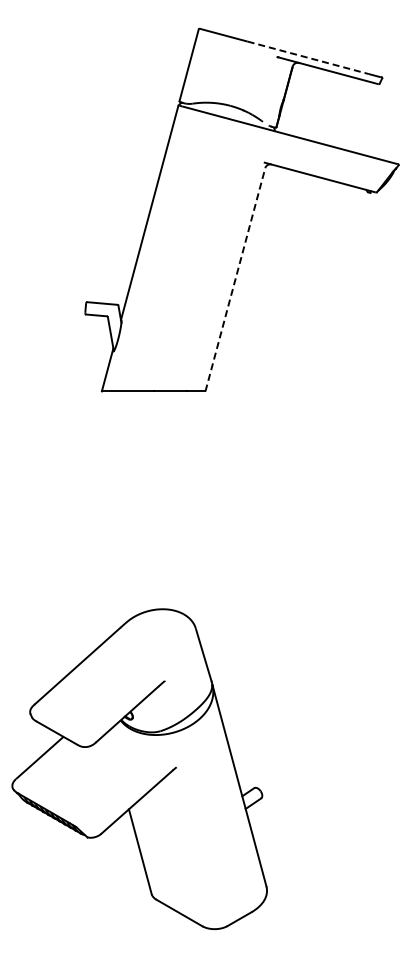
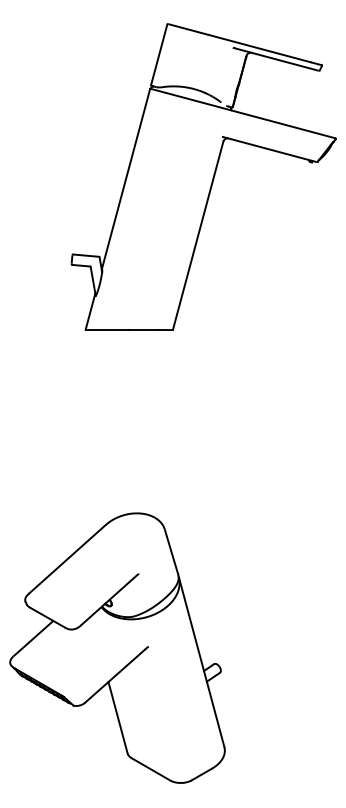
line: (308, 57) -> (259, 48), dashed -> solid
line: (235, 279) -> (198, 235), dashed -> solid

